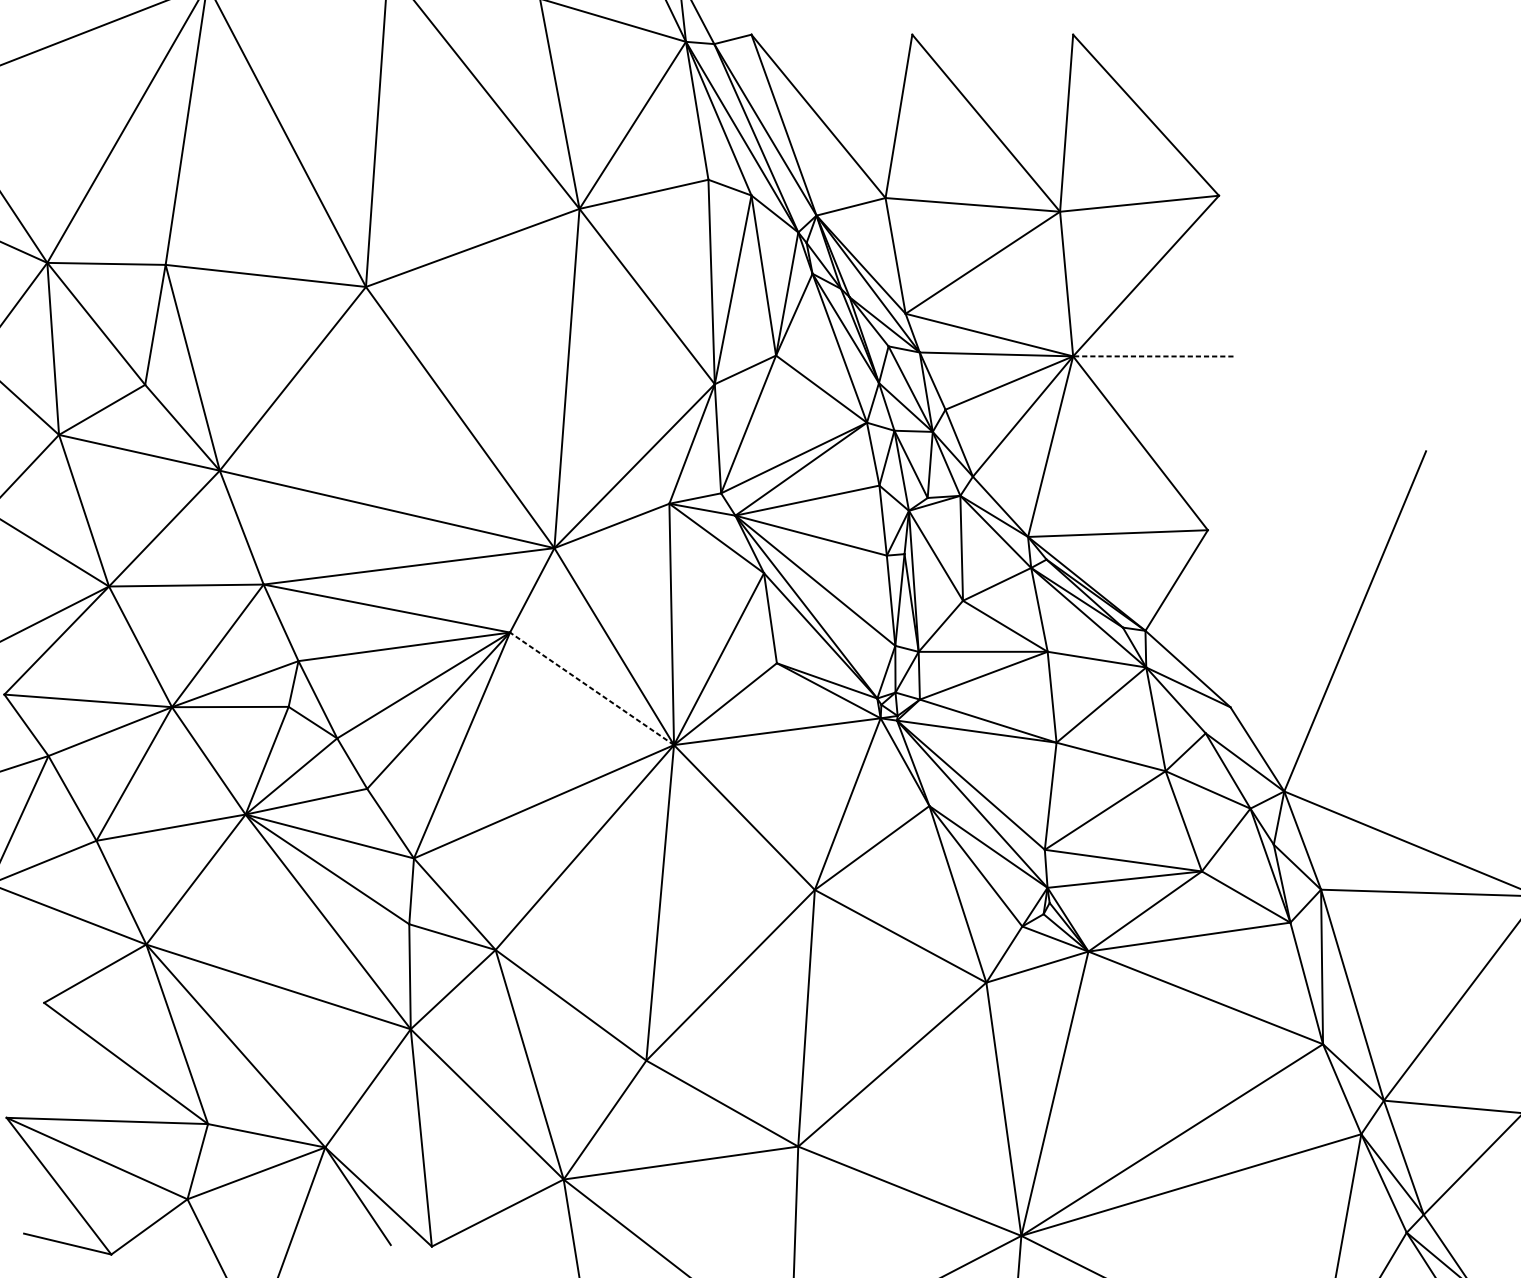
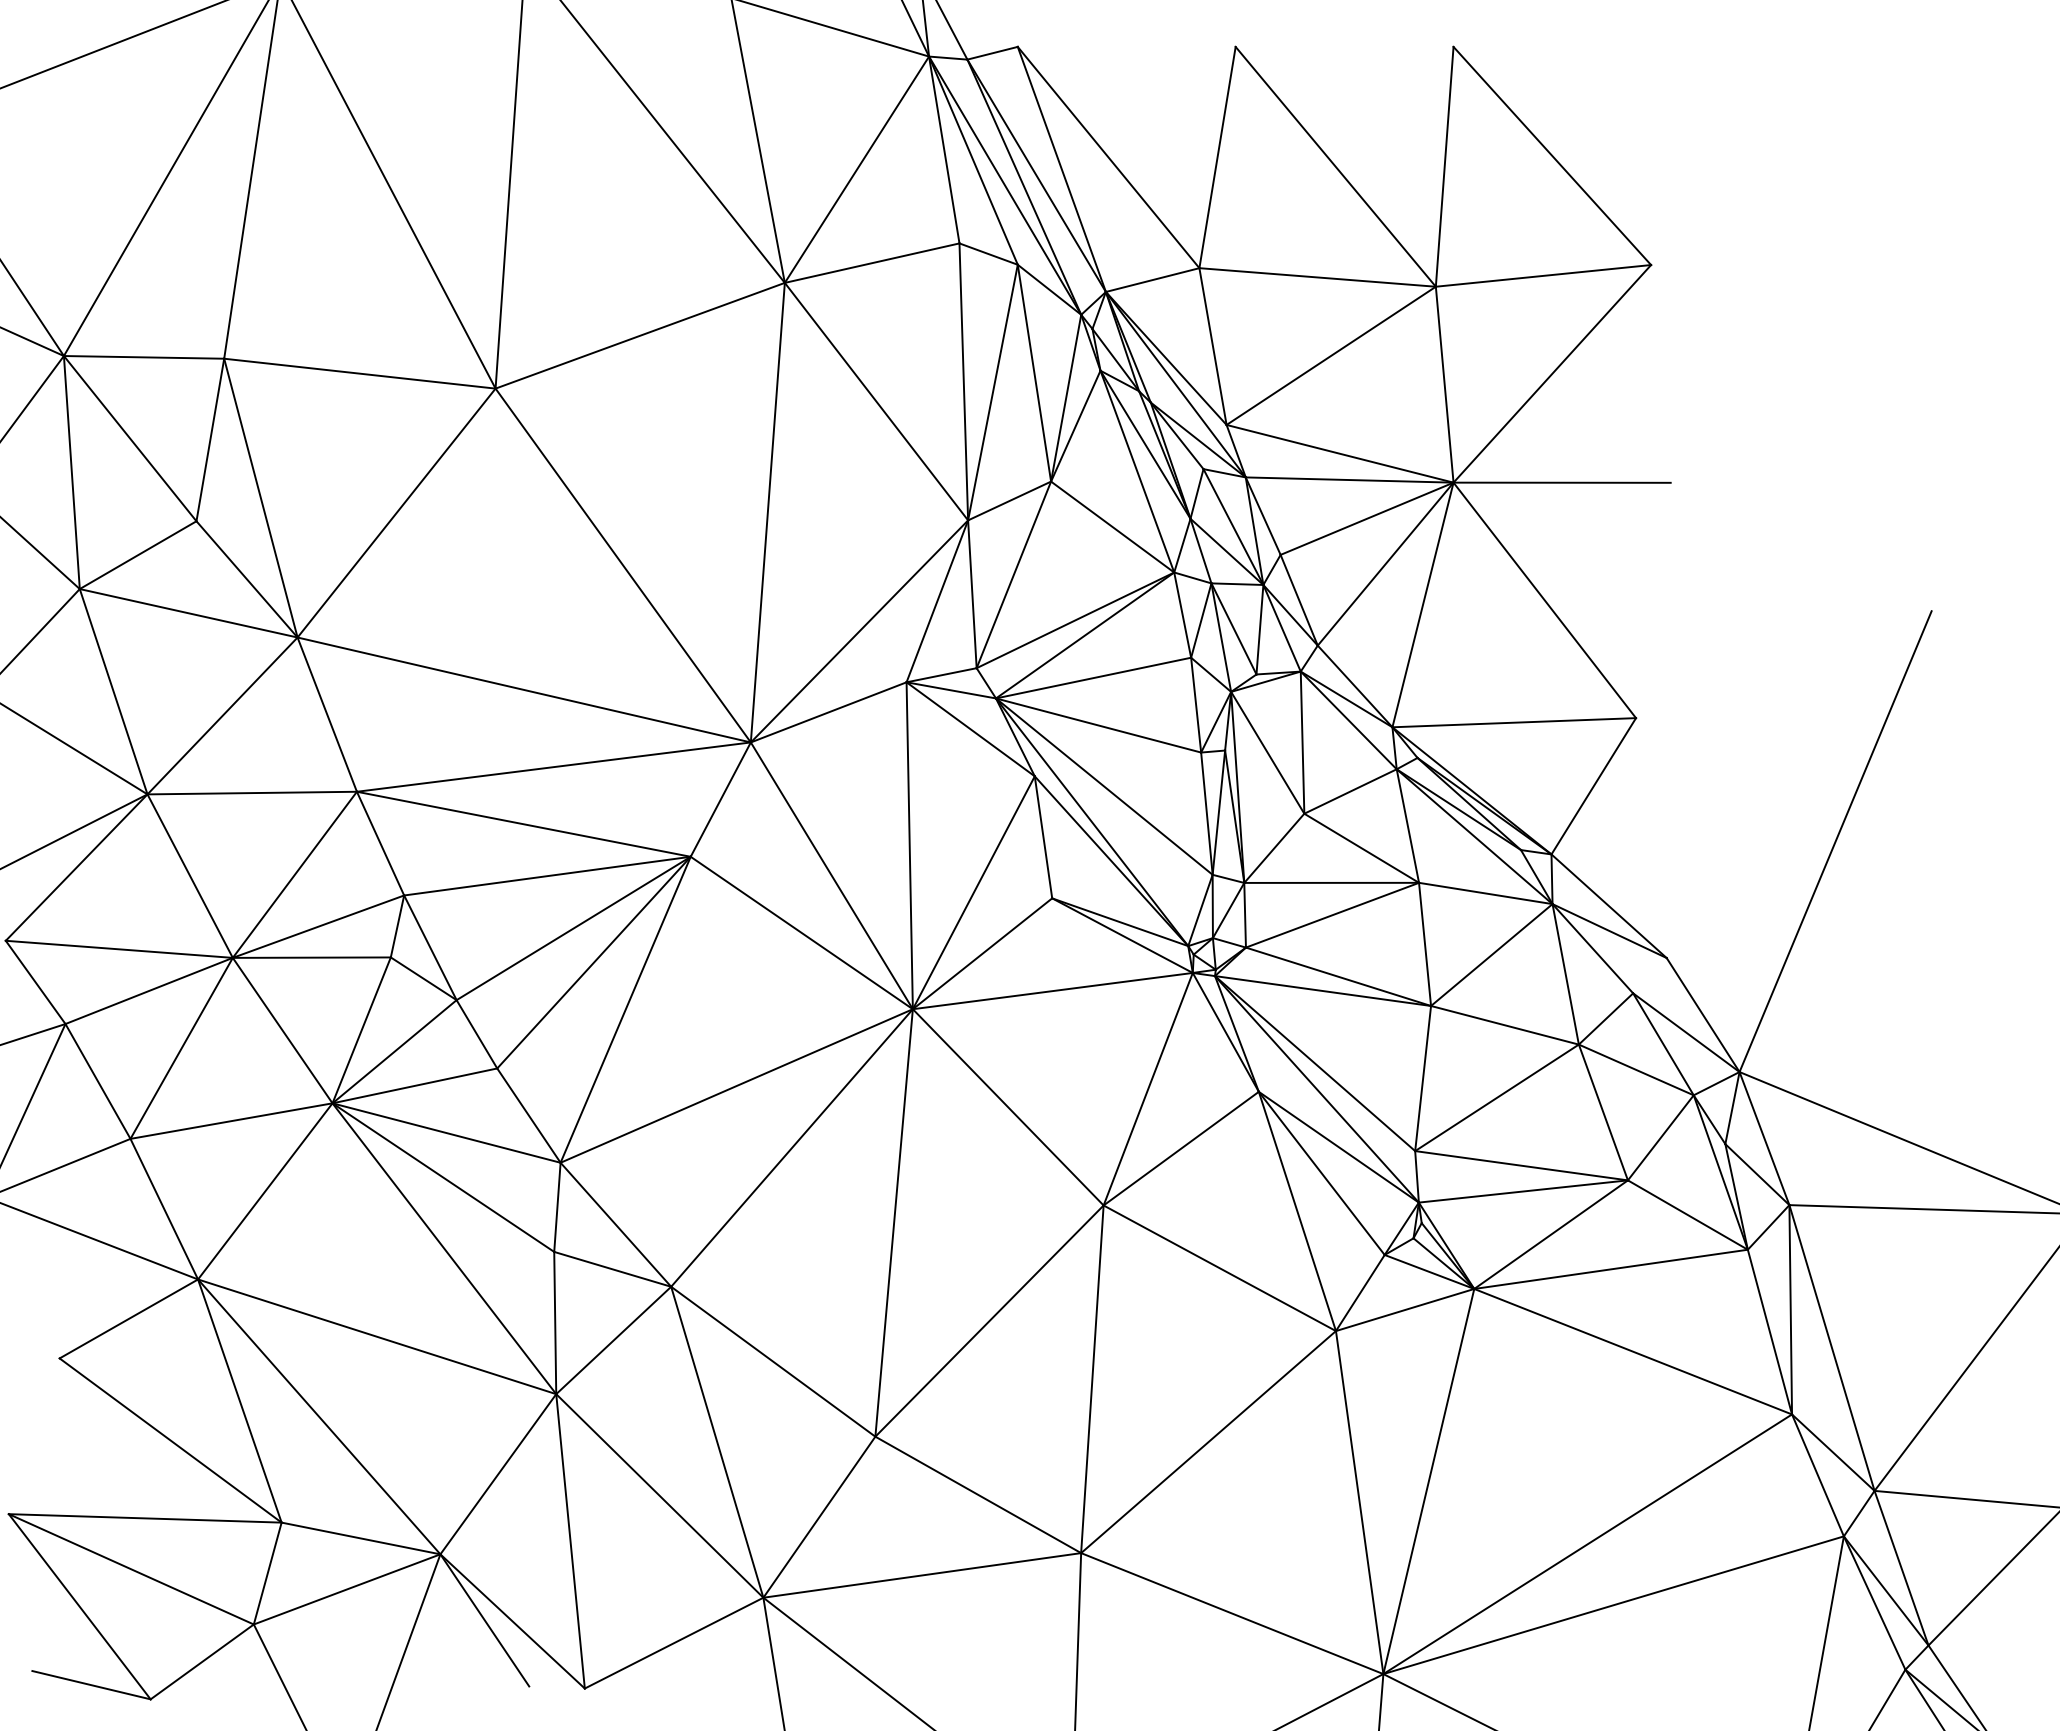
line: (1153, 356) -> (1562, 482), dashed -> solid
line: (591, 689) -> (801, 933), dashed -> solid

